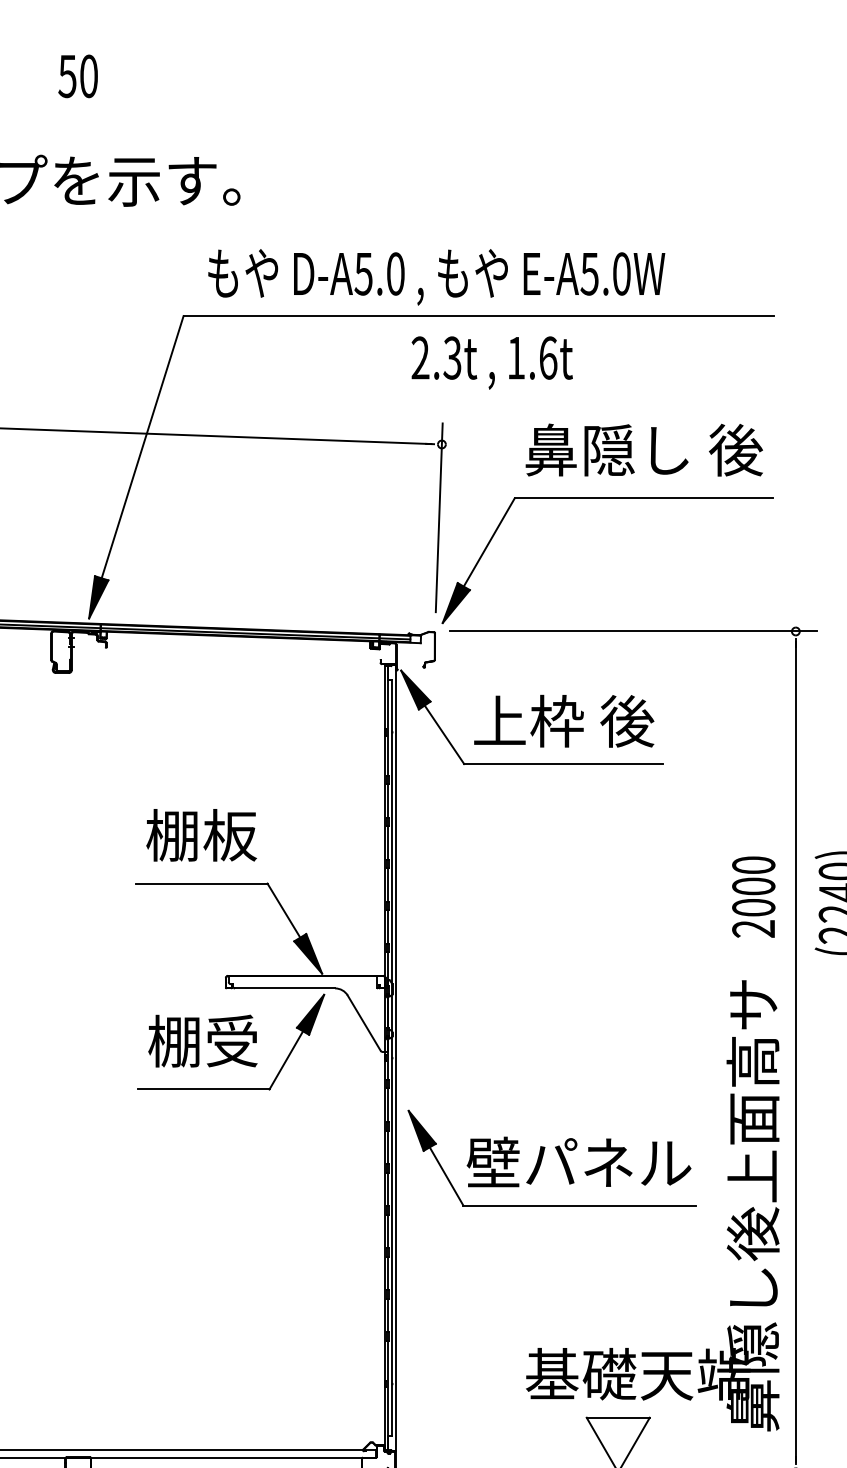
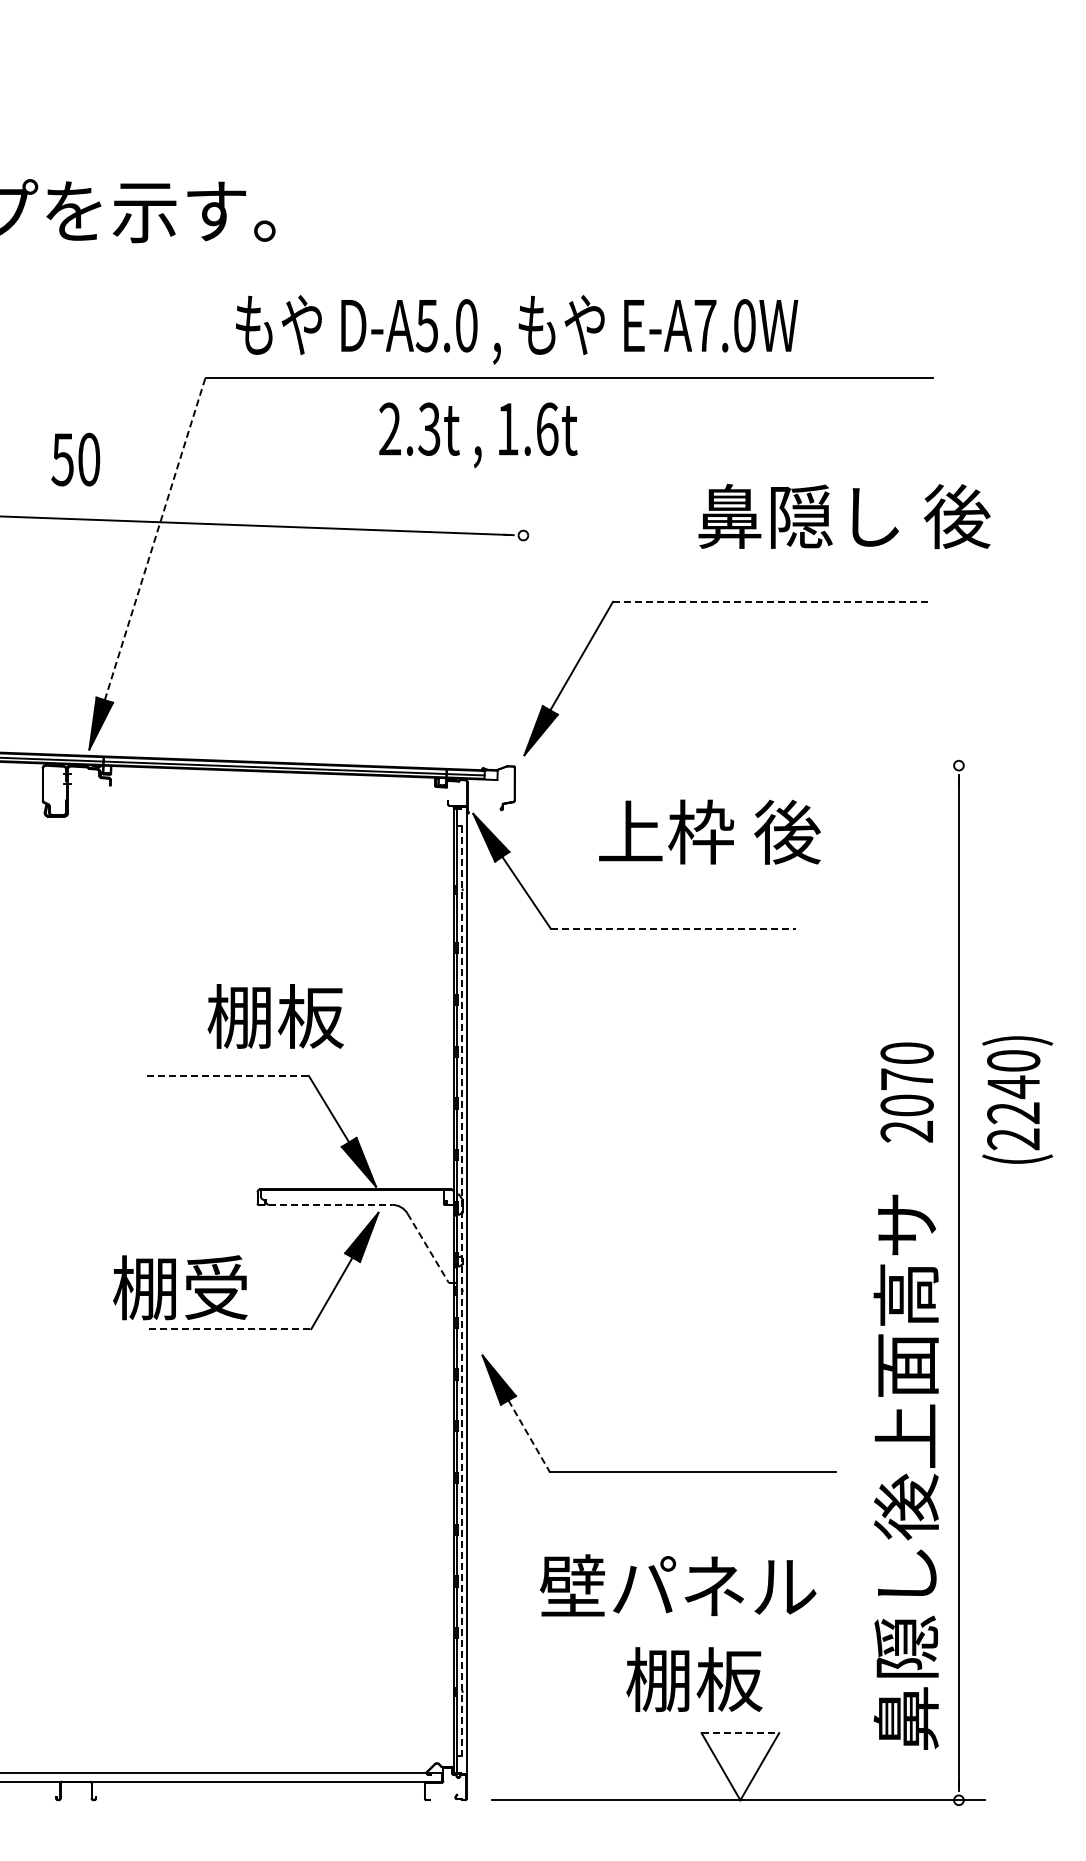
text: (77, 76) -> (75, 459), moved
text: (589, 274) -> (704, 326), E-A5.0W -> E-A7.0W
text: (492, 363) -> (478, 435), moved
line: (142, 446) -> (155, 538), solid -> dashed
text: (644, 449) -> (844, 515), moved
line: (643, 498) -> (771, 601), solid -> dashed
line: (438, 517) -> (519, 625), removed
line: (632, 631) -> (758, 765), removed
text: (563, 720) -> (709, 831), moved
line: (563, 763) -> (673, 928), solid -> dashed
text: (201, 835) -> (275, 1016), moved
line: (202, 883) -> (228, 1075), solid -> dashed
text: (753, 886) -> (906, 1079), 2000 -> 2070
line: (285, 988) -> (330, 1204), solid -> dashed
line: (363, 1023) -> (427, 1247), solid -> dashed
text: (203, 1040) -> (180, 1287), moved
line: (392, 1058) -> (462, 1291), solid -> dashed
line: (203, 1089) -> (230, 1329), solid -> dashed
text: (579, 1162) -> (678, 1585), moved
line: (446, 1176) -> (529, 1436), solid -> dashed
text: (637, 1374) -> (764, 1679), 基礎天端 -> 棚板
line: (618, 1418) -> (740, 1733), solid -> dashed

